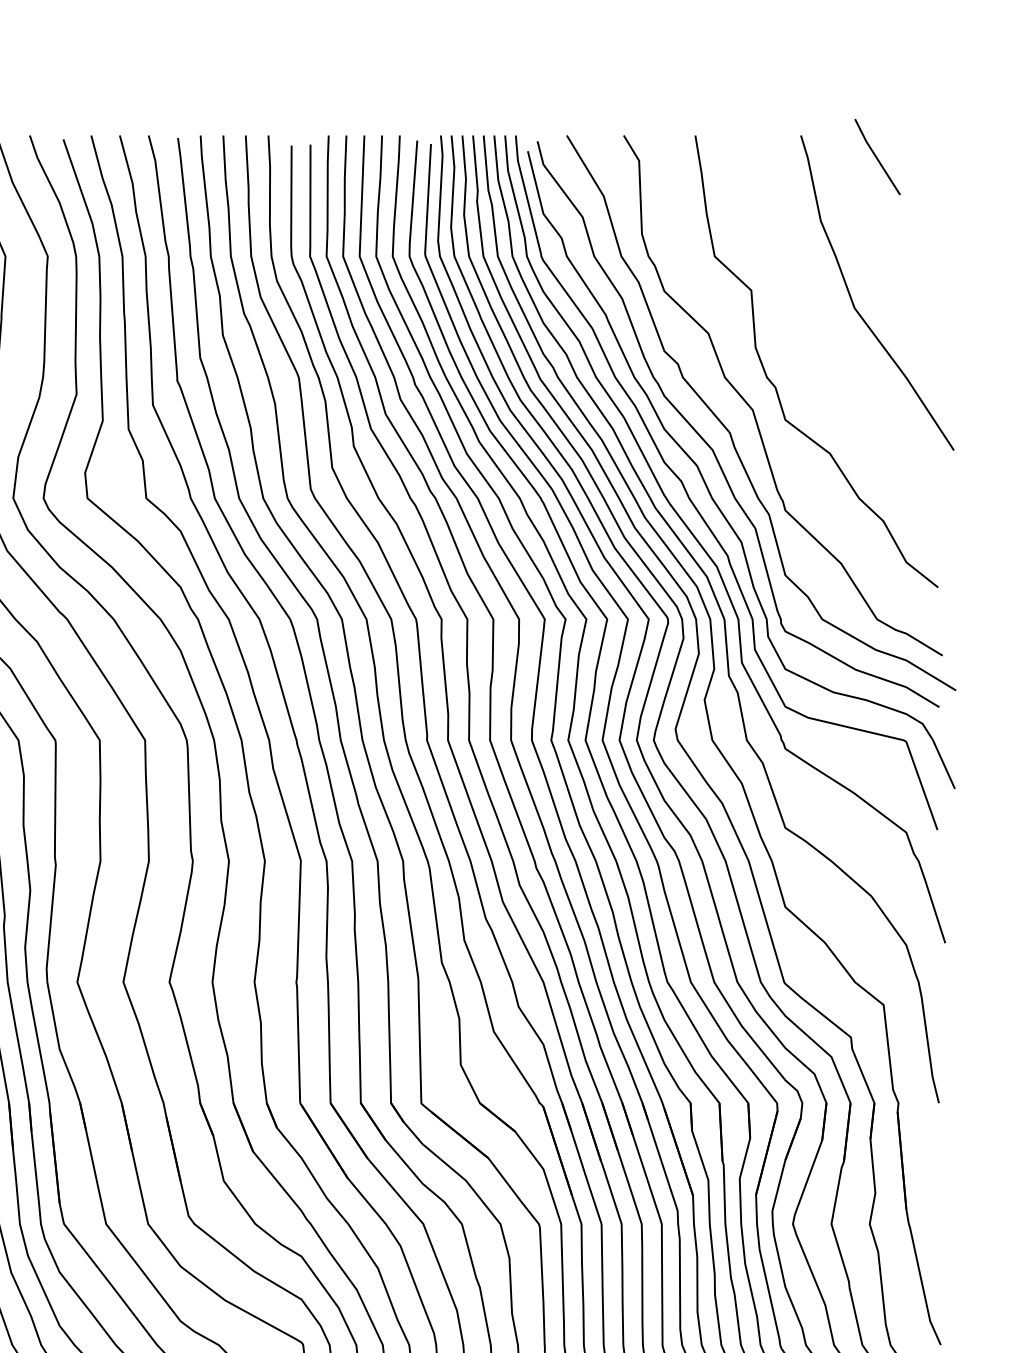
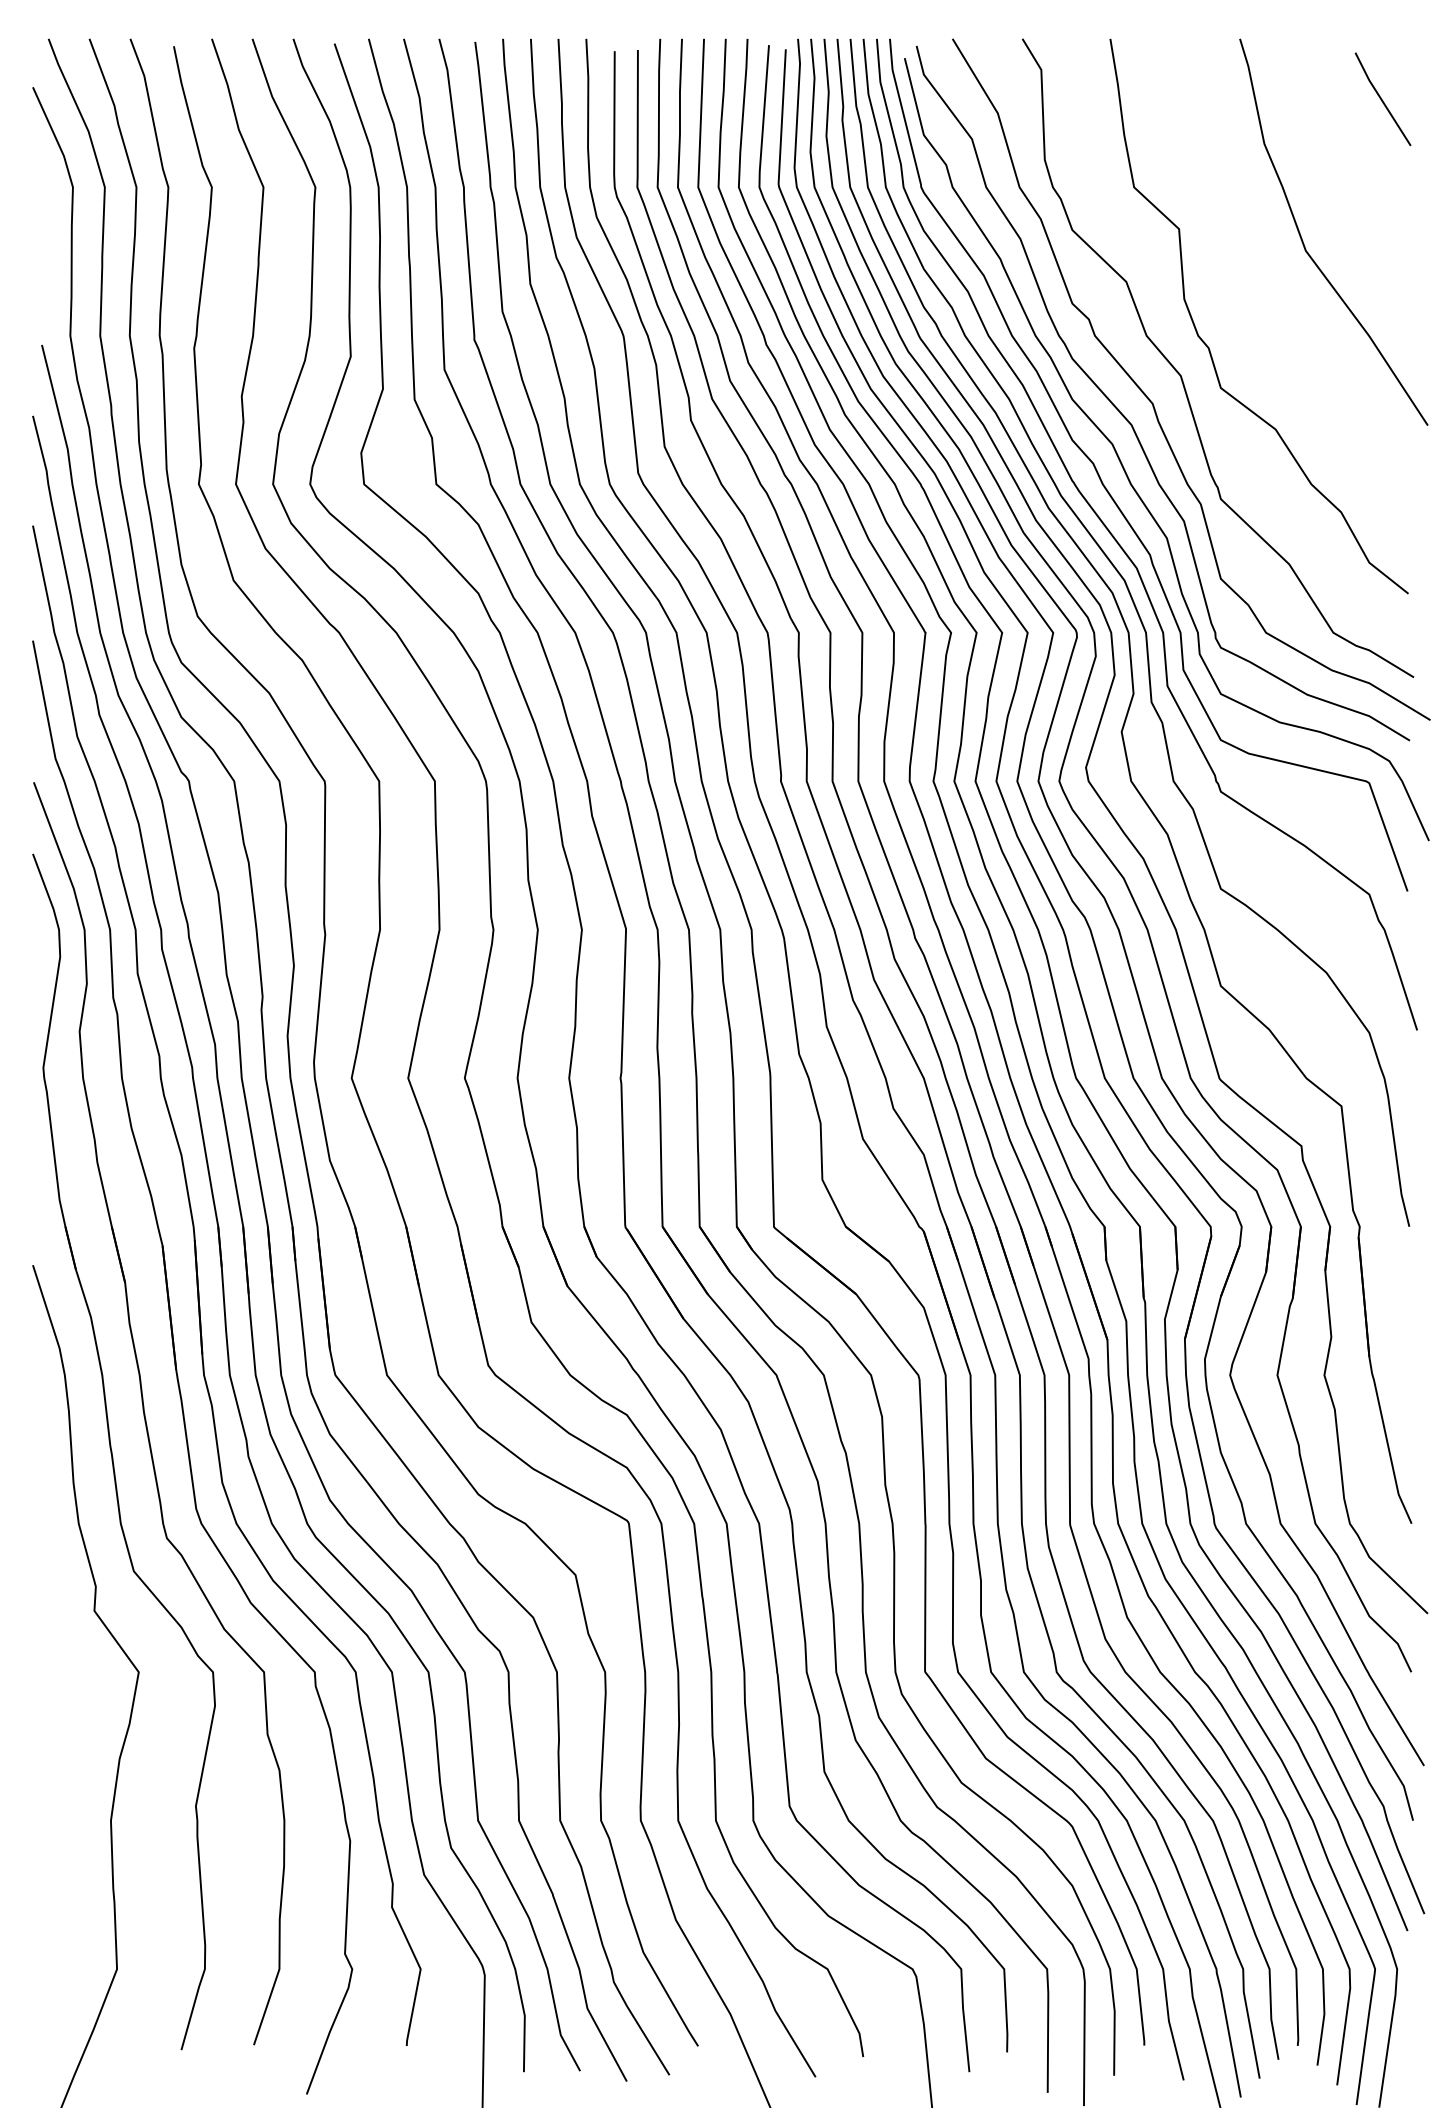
line: (877, 157) -> (1382, 99), moved

